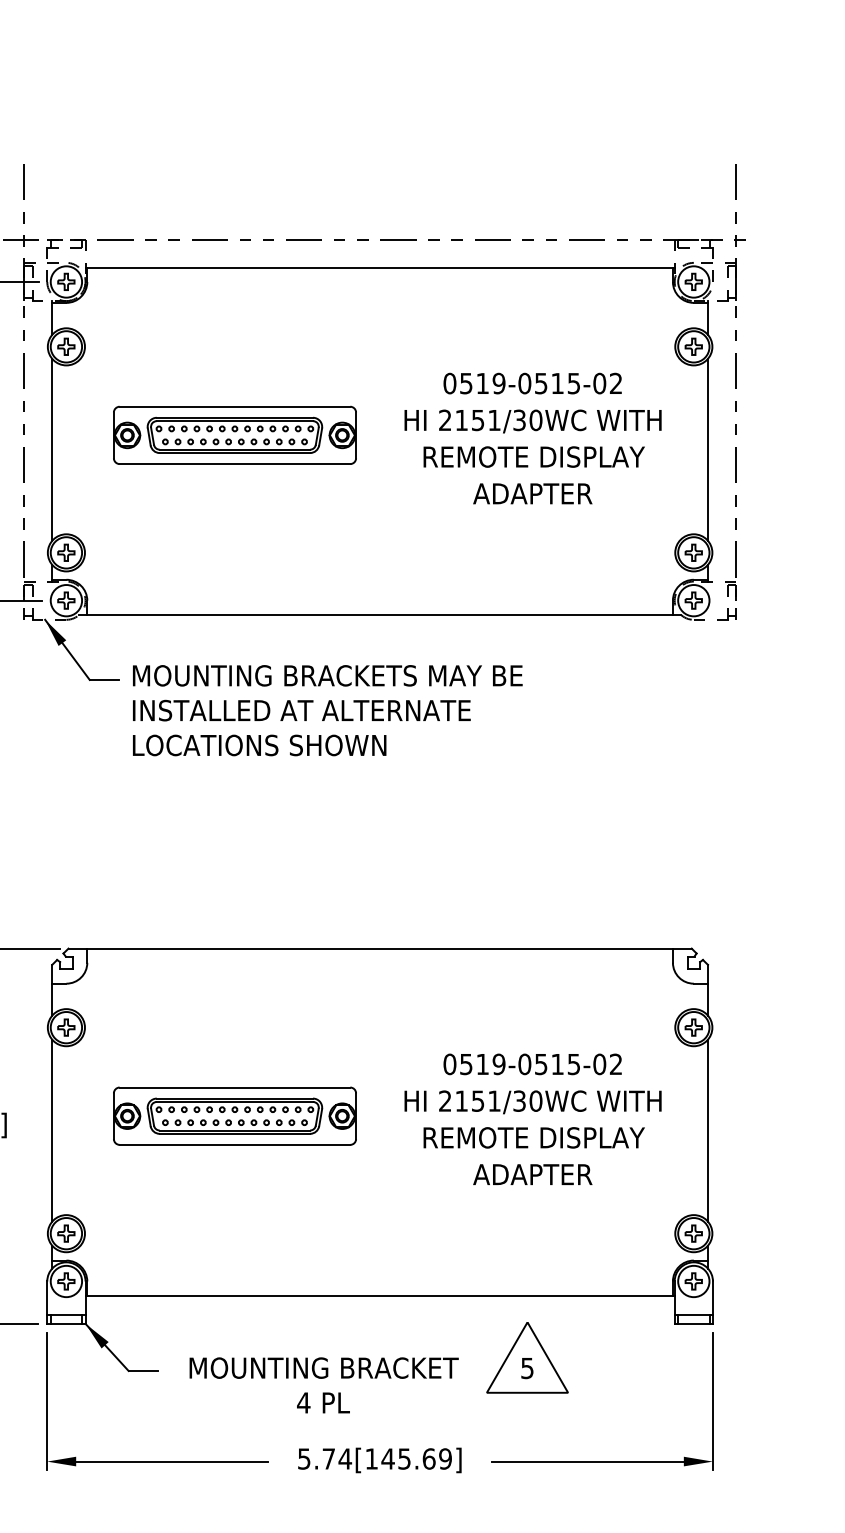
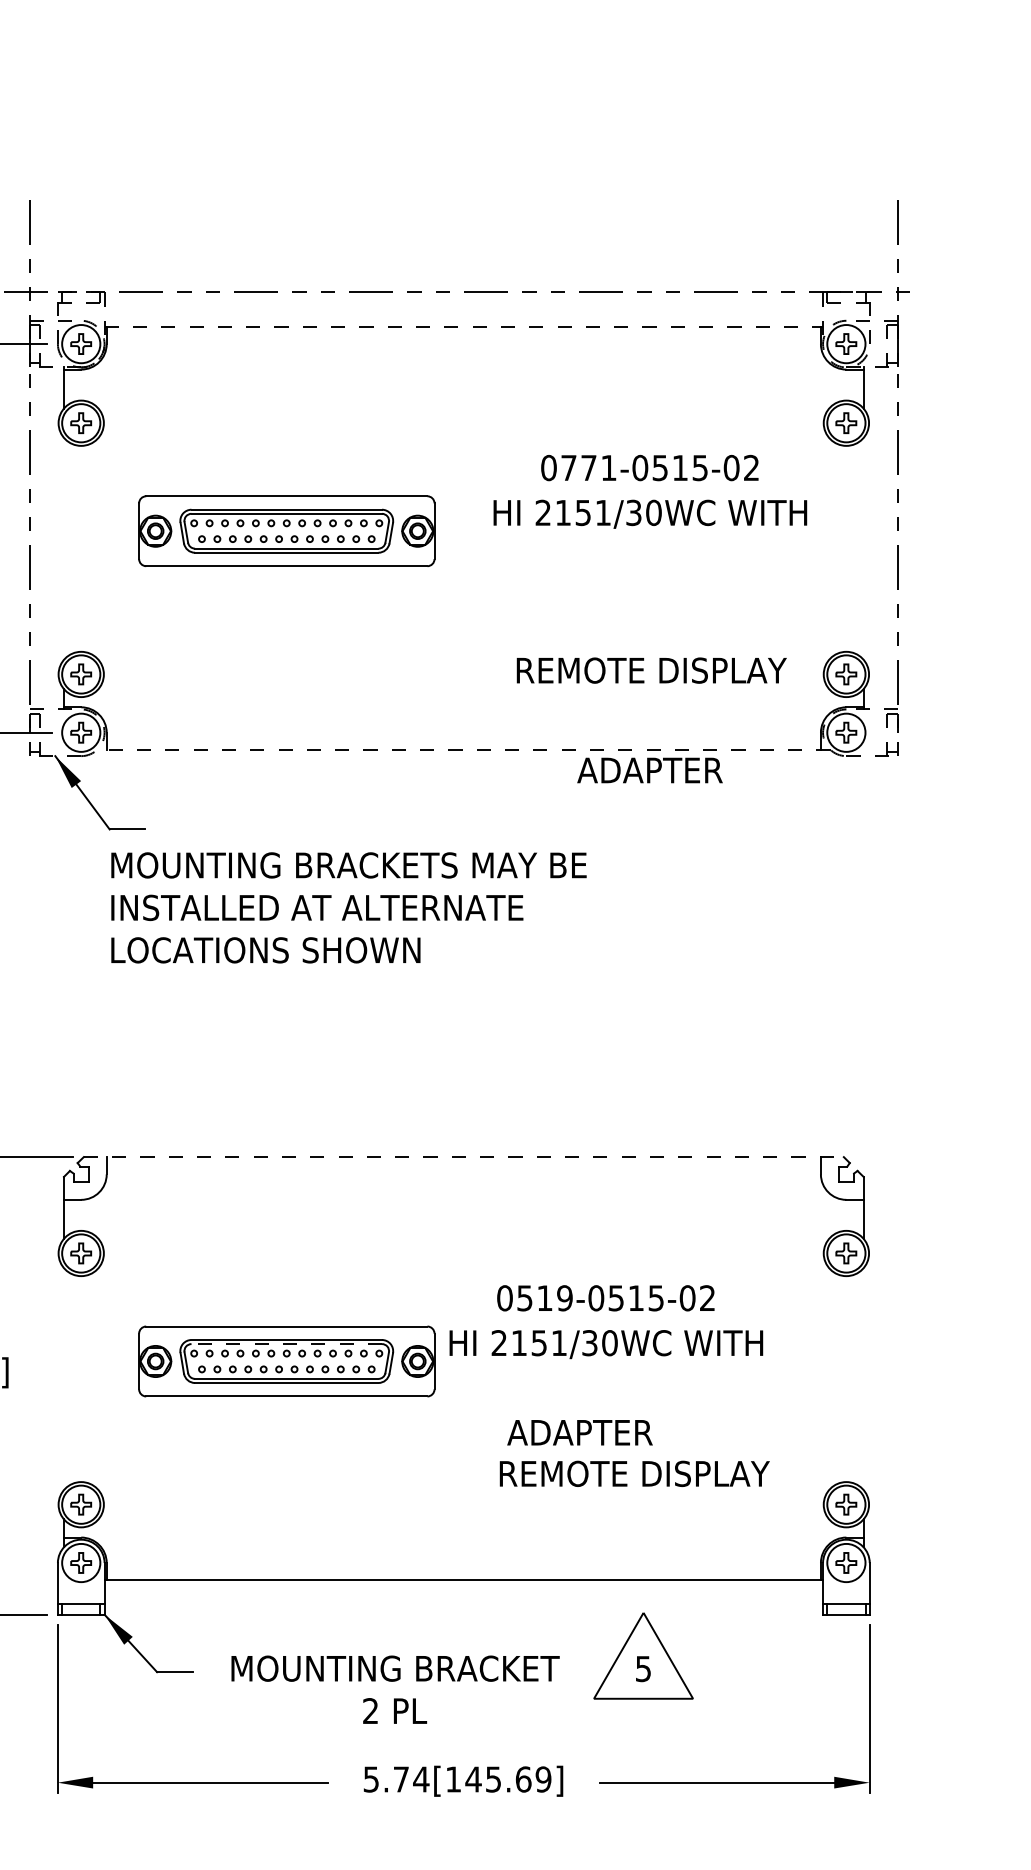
line: (380, 267) -> (464, 326), solid -> dashed
text: (482, 383) -> (588, 467), 0519-0515-02 -> 0771-0515-02
line: (51, 449) -> (63, 548), removed
line: (707, 449) -> (863, 548), removed
text: (534, 456) -> (651, 670), moved
text: (532, 493) -> (649, 770), moved
line: (379, 615) -> (463, 750), solid -> dashed
text: (327, 710) -> (348, 907), moved
line: (380, 948) -> (464, 1157), solid -> dashed
text: (532, 1064) -> (605, 1298), moved
line: (234, 1102) -> (286, 1344), solid -> dashed
text: (533, 1102) -> (606, 1344), moved
line: (51, 1130) -> (63, 1379), removed
line: (707, 1130) -> (863, 1379), removed
text: (534, 1137) -> (634, 1473), moved
text: (532, 1174) -> (579, 1432), moved
text: (303, 1402) -> (370, 1710), 4 -> 2

